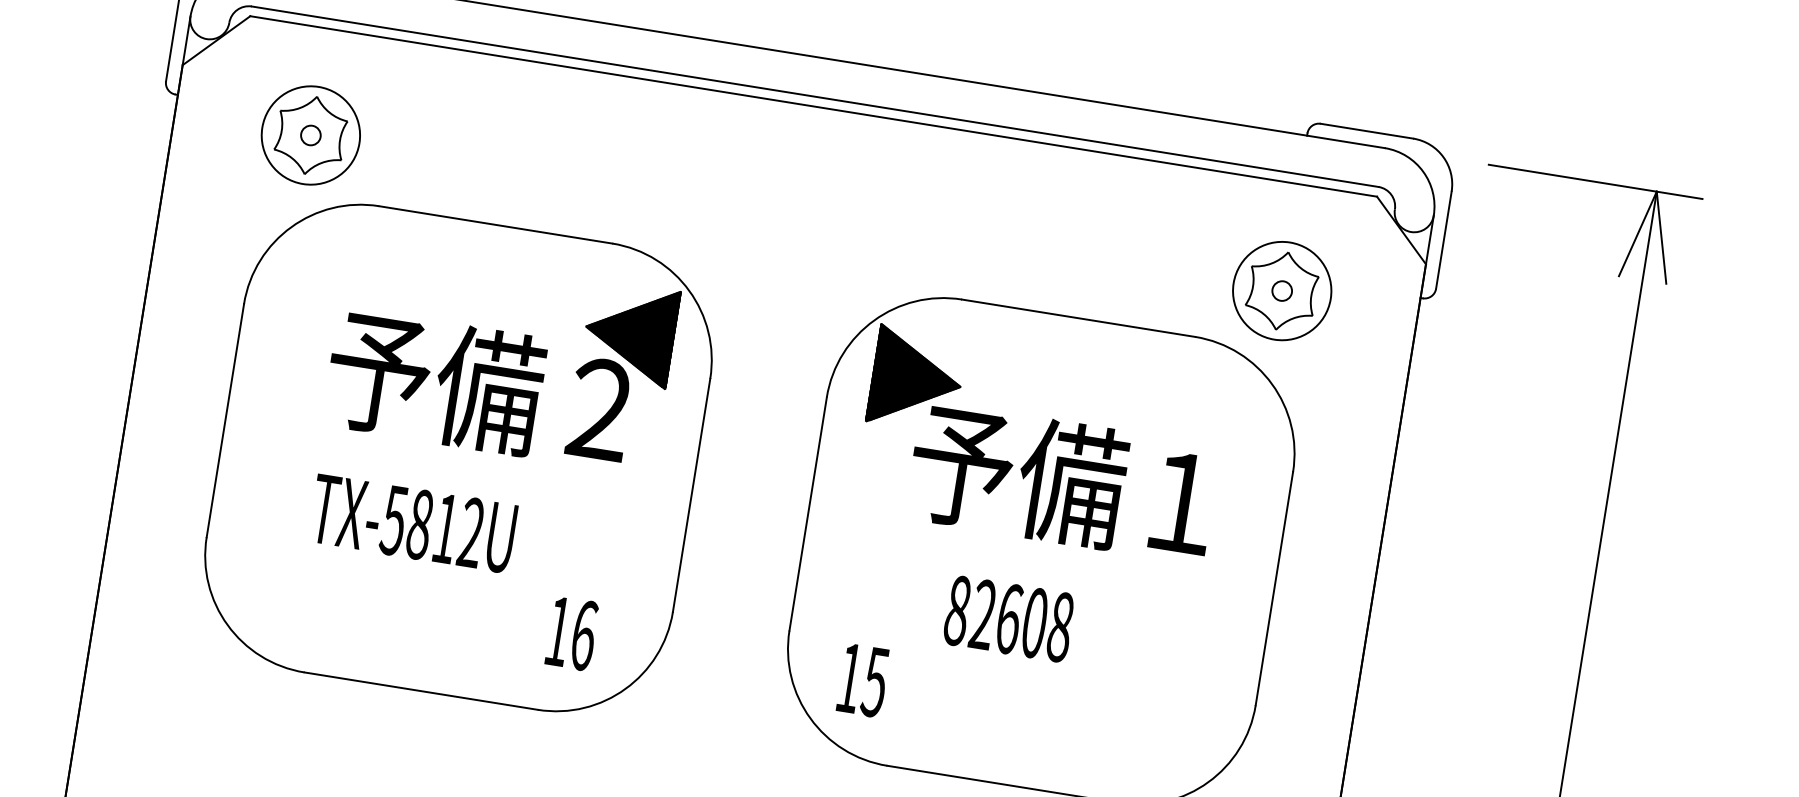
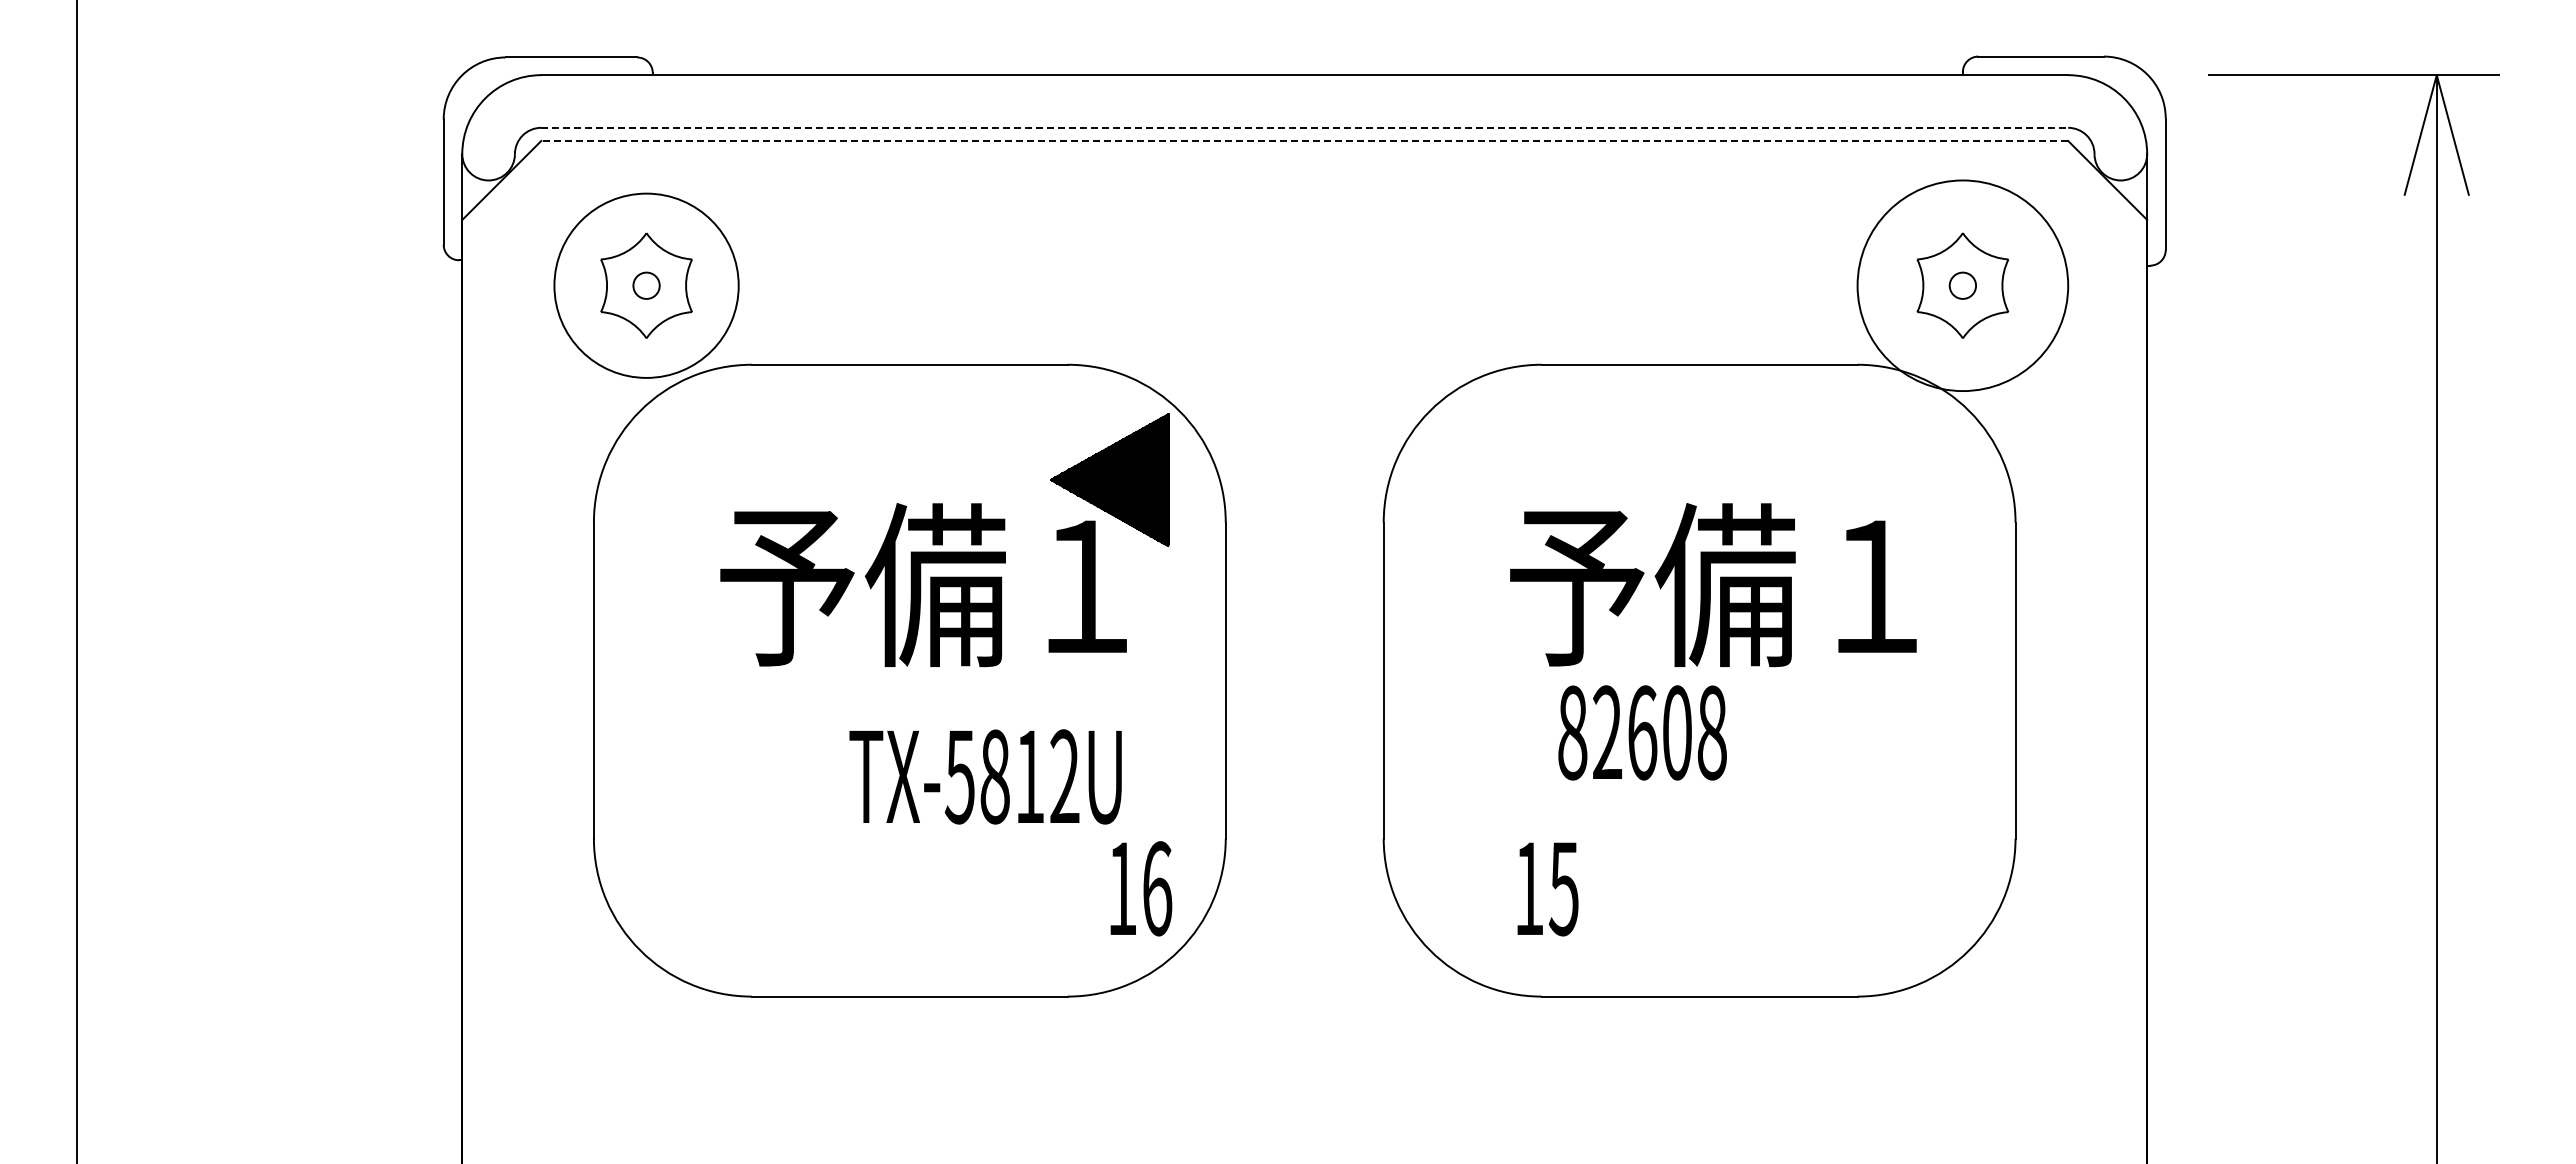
line: (815, 96) -> (1305, 127), solid -> dashed
line: (813, 106) -> (1304, 140), solid -> dashed
circle: (310, 135) -> (646, 285), size x1.4
circle: (1281, 290) -> (1962, 285), size x1.6
part: (916, 379) -> (1498, 479), removed
text: (600, 408) -> (1086, 585), 予備２ -> 予備１
text: (412, 523) -> (985, 776), moved
text: (1009, 618) -> (1642, 732), moved
text: (572, 633) -> (1141, 888), moved
text: (863, 680) -> (1547, 889), moved

